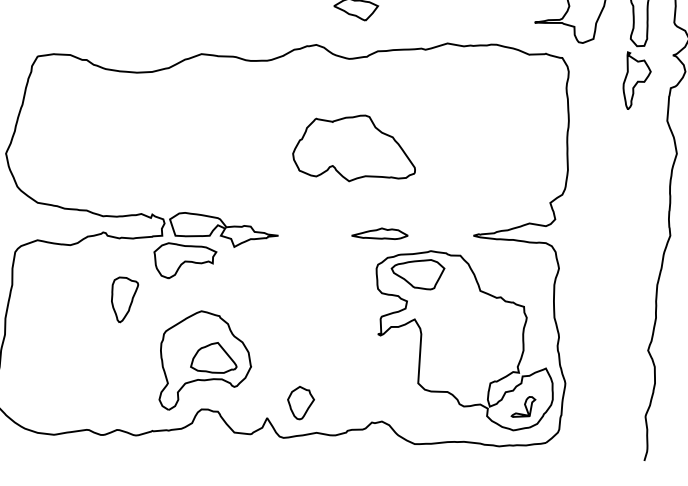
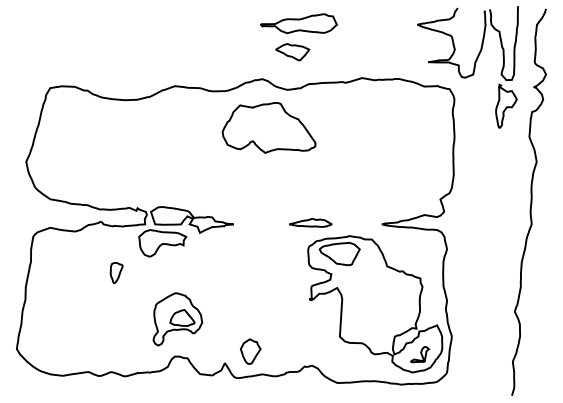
part: (353, 147) -> (268, 127), moved
part: (124, 298) -> (116, 272), size x0.6
part: (204, 360) -> (177, 319), size x0.7

